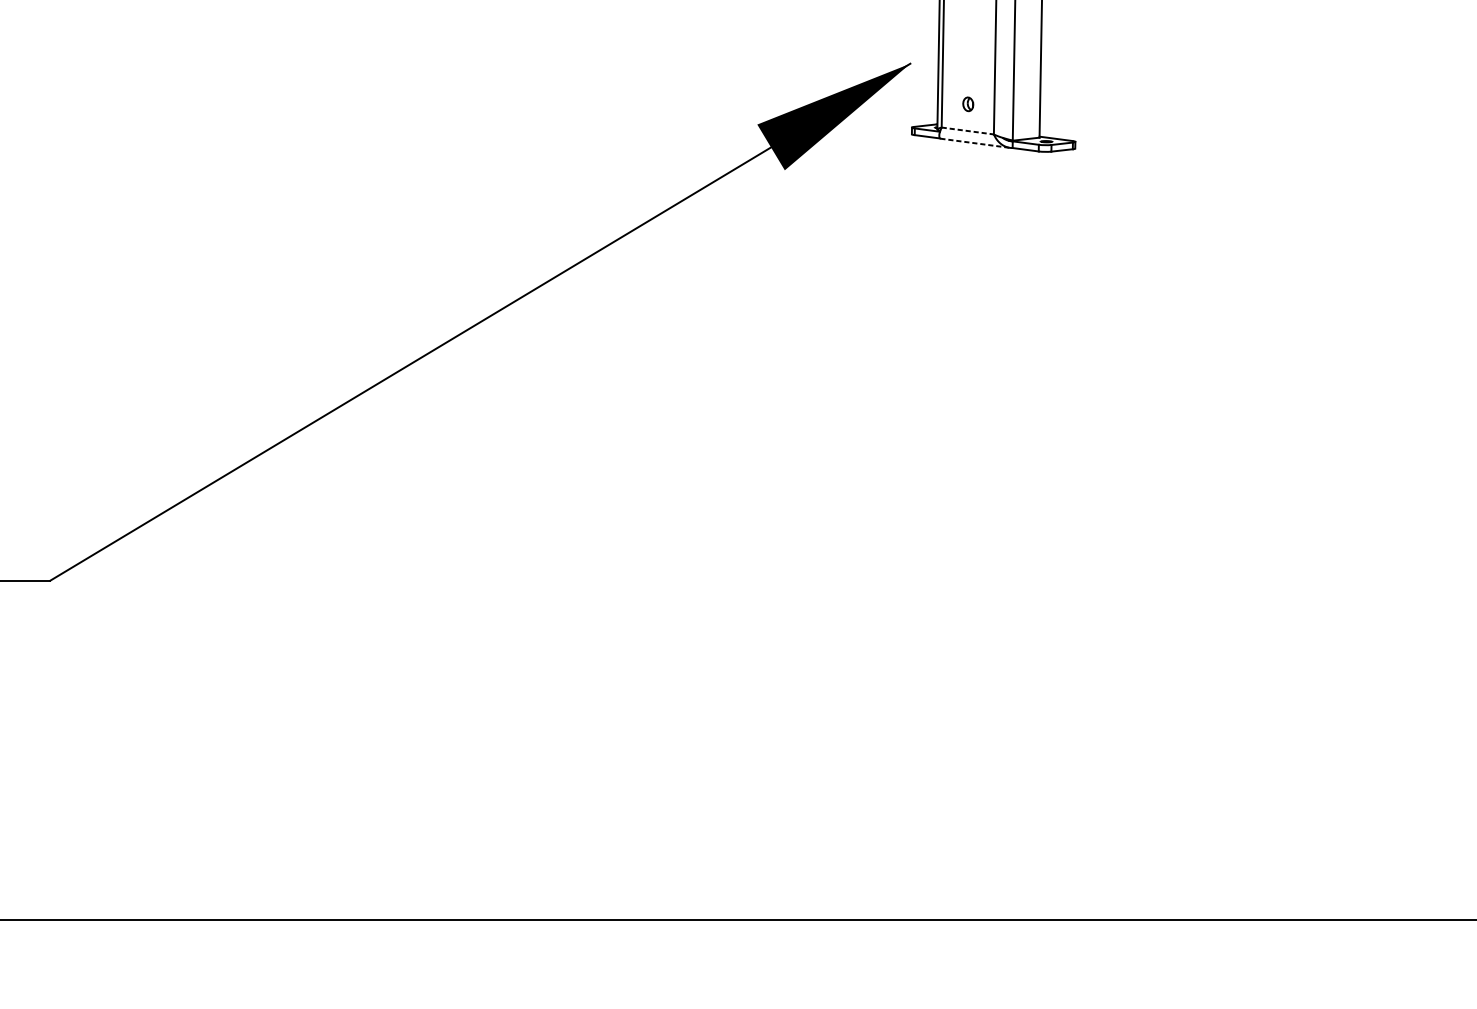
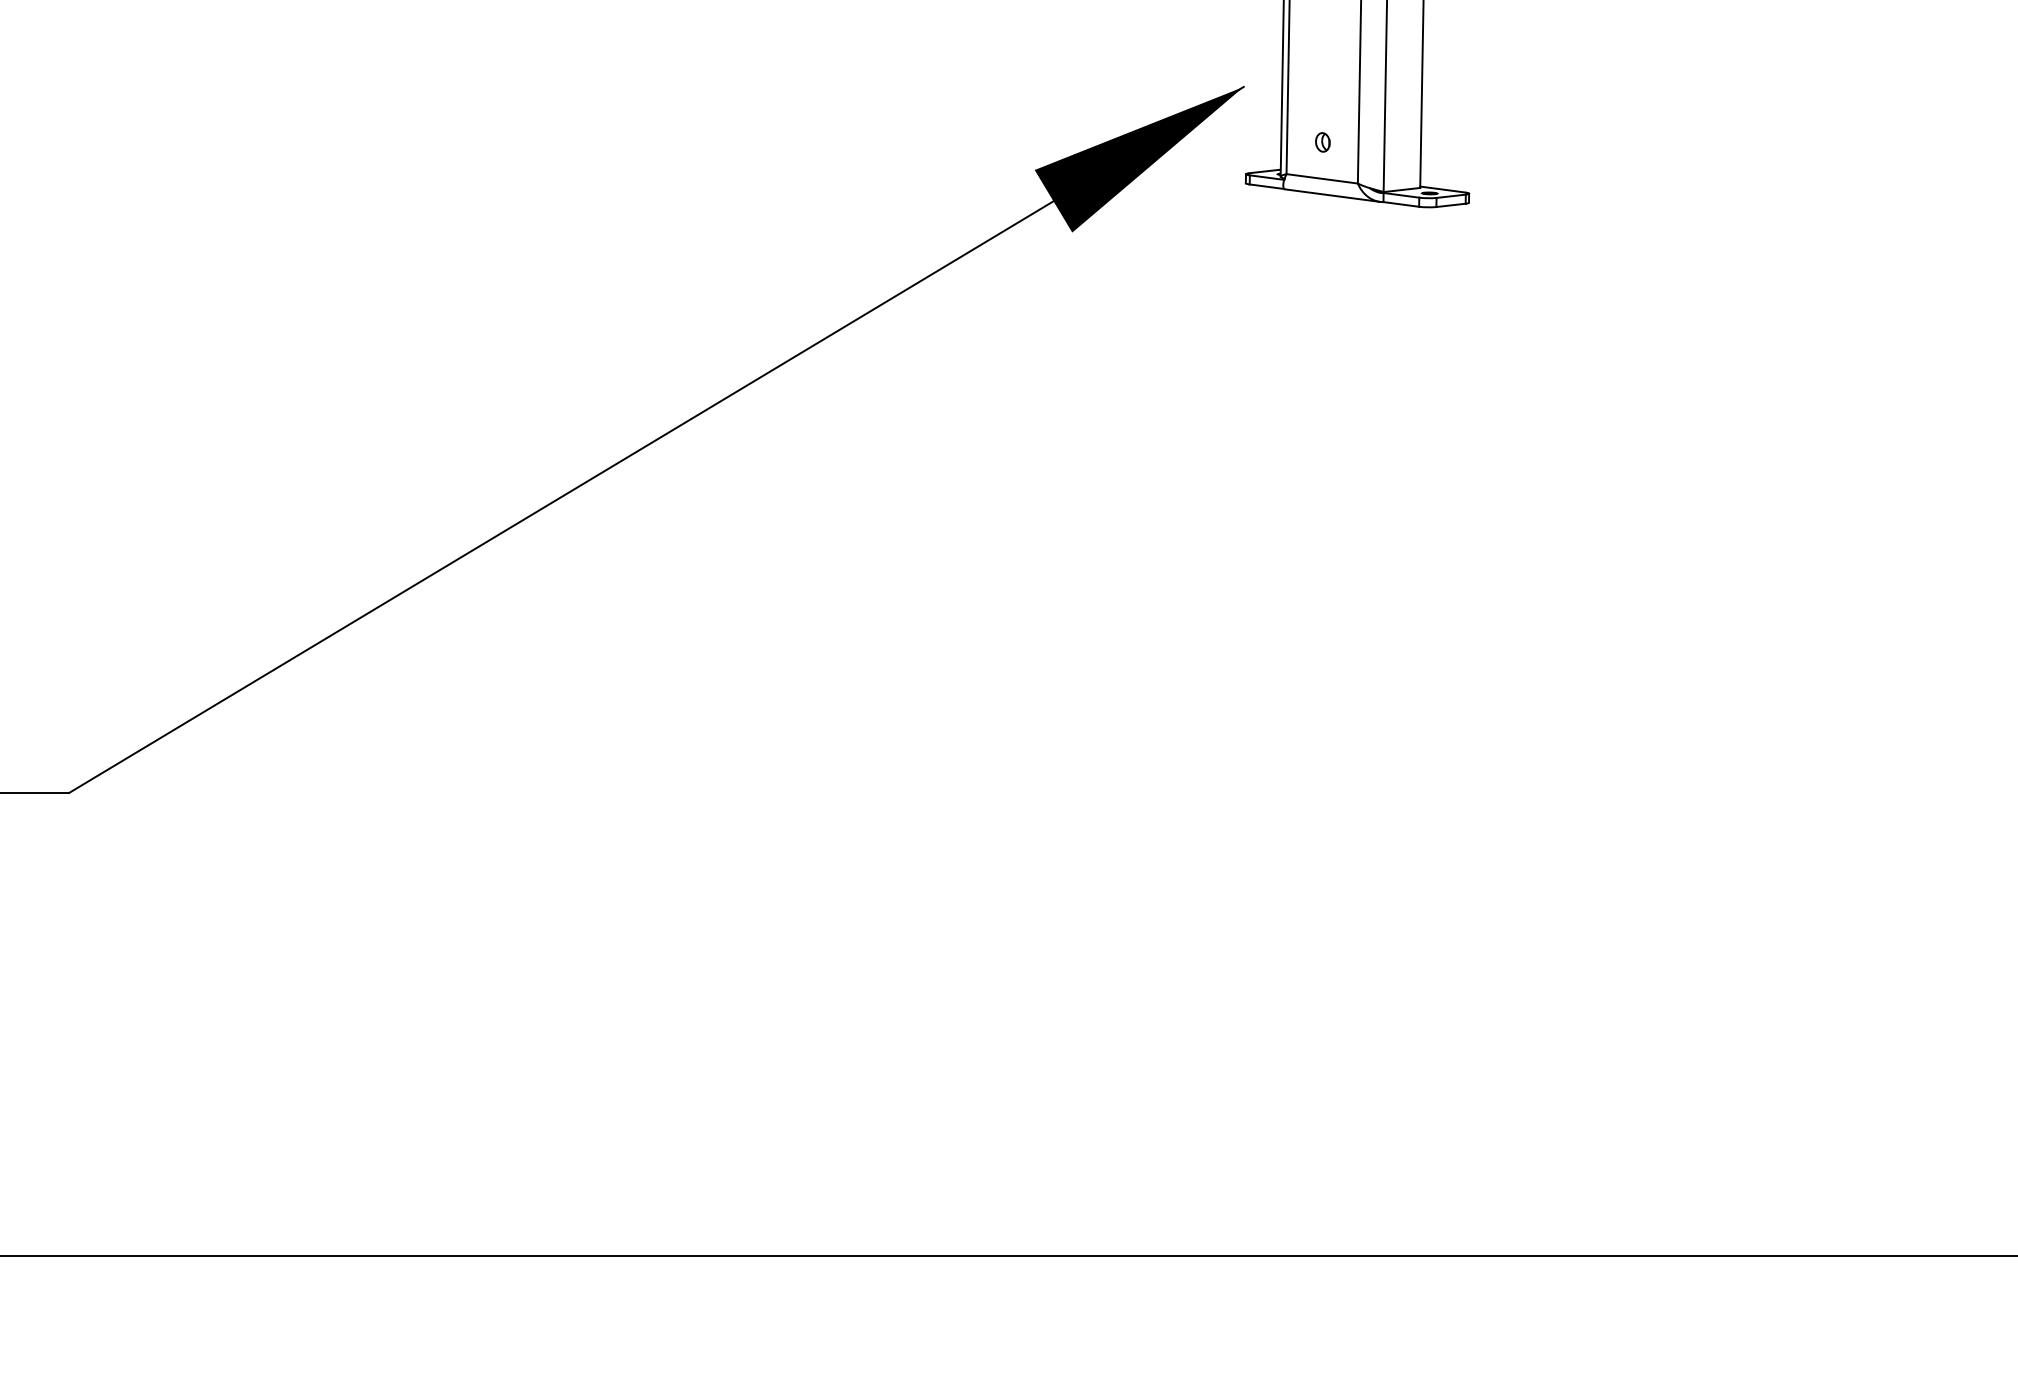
line: (968, 130) -> (1322, 178), dashed -> solid
line: (975, 143) -> (1332, 195), dashed -> solid

